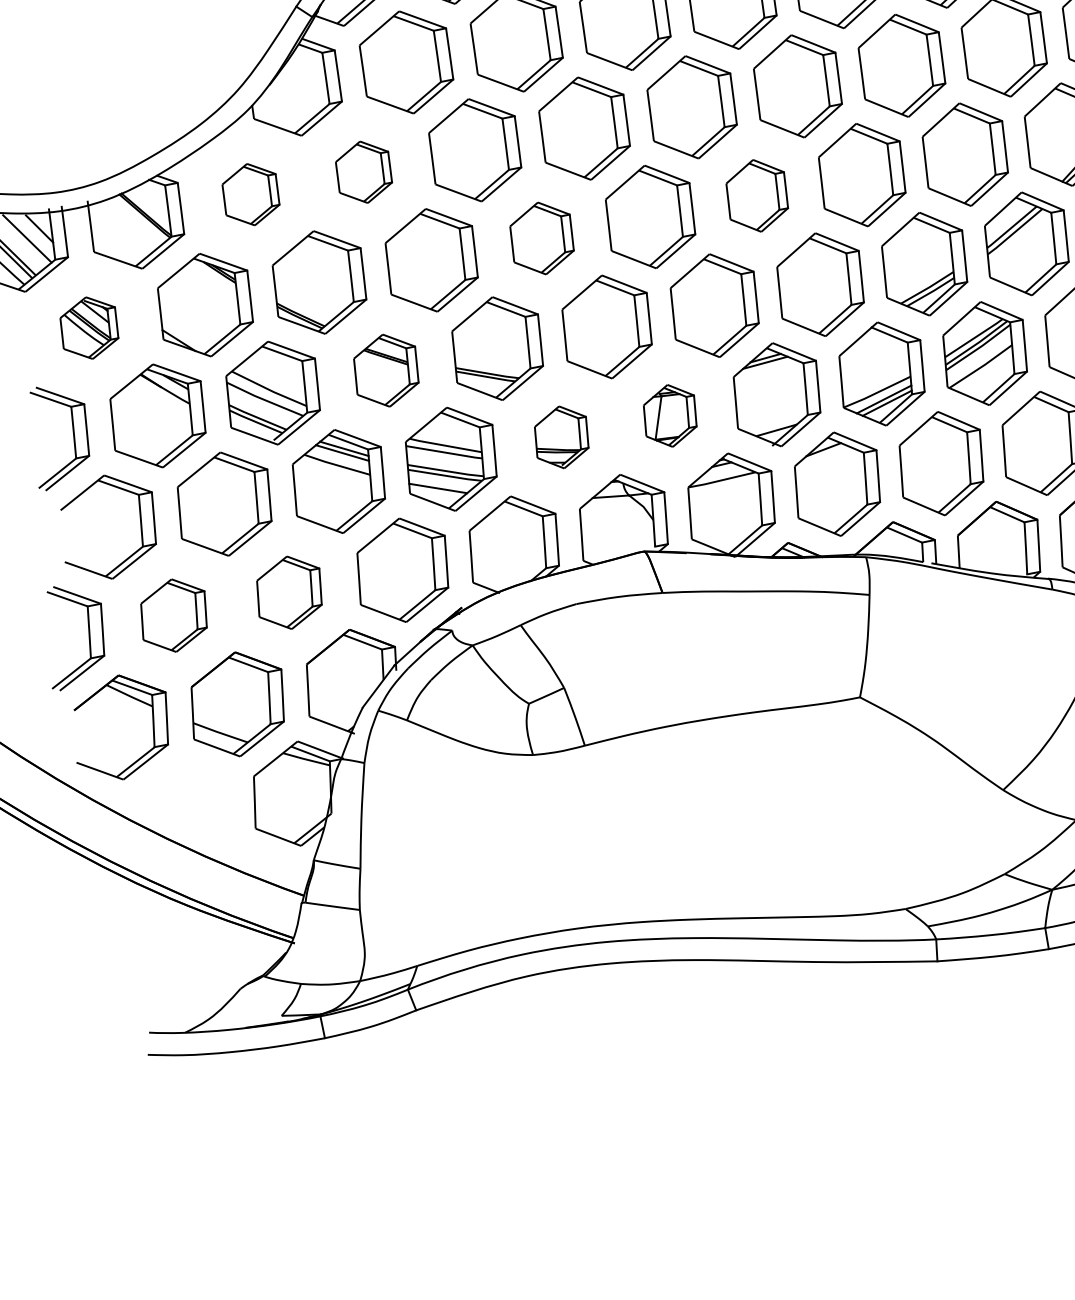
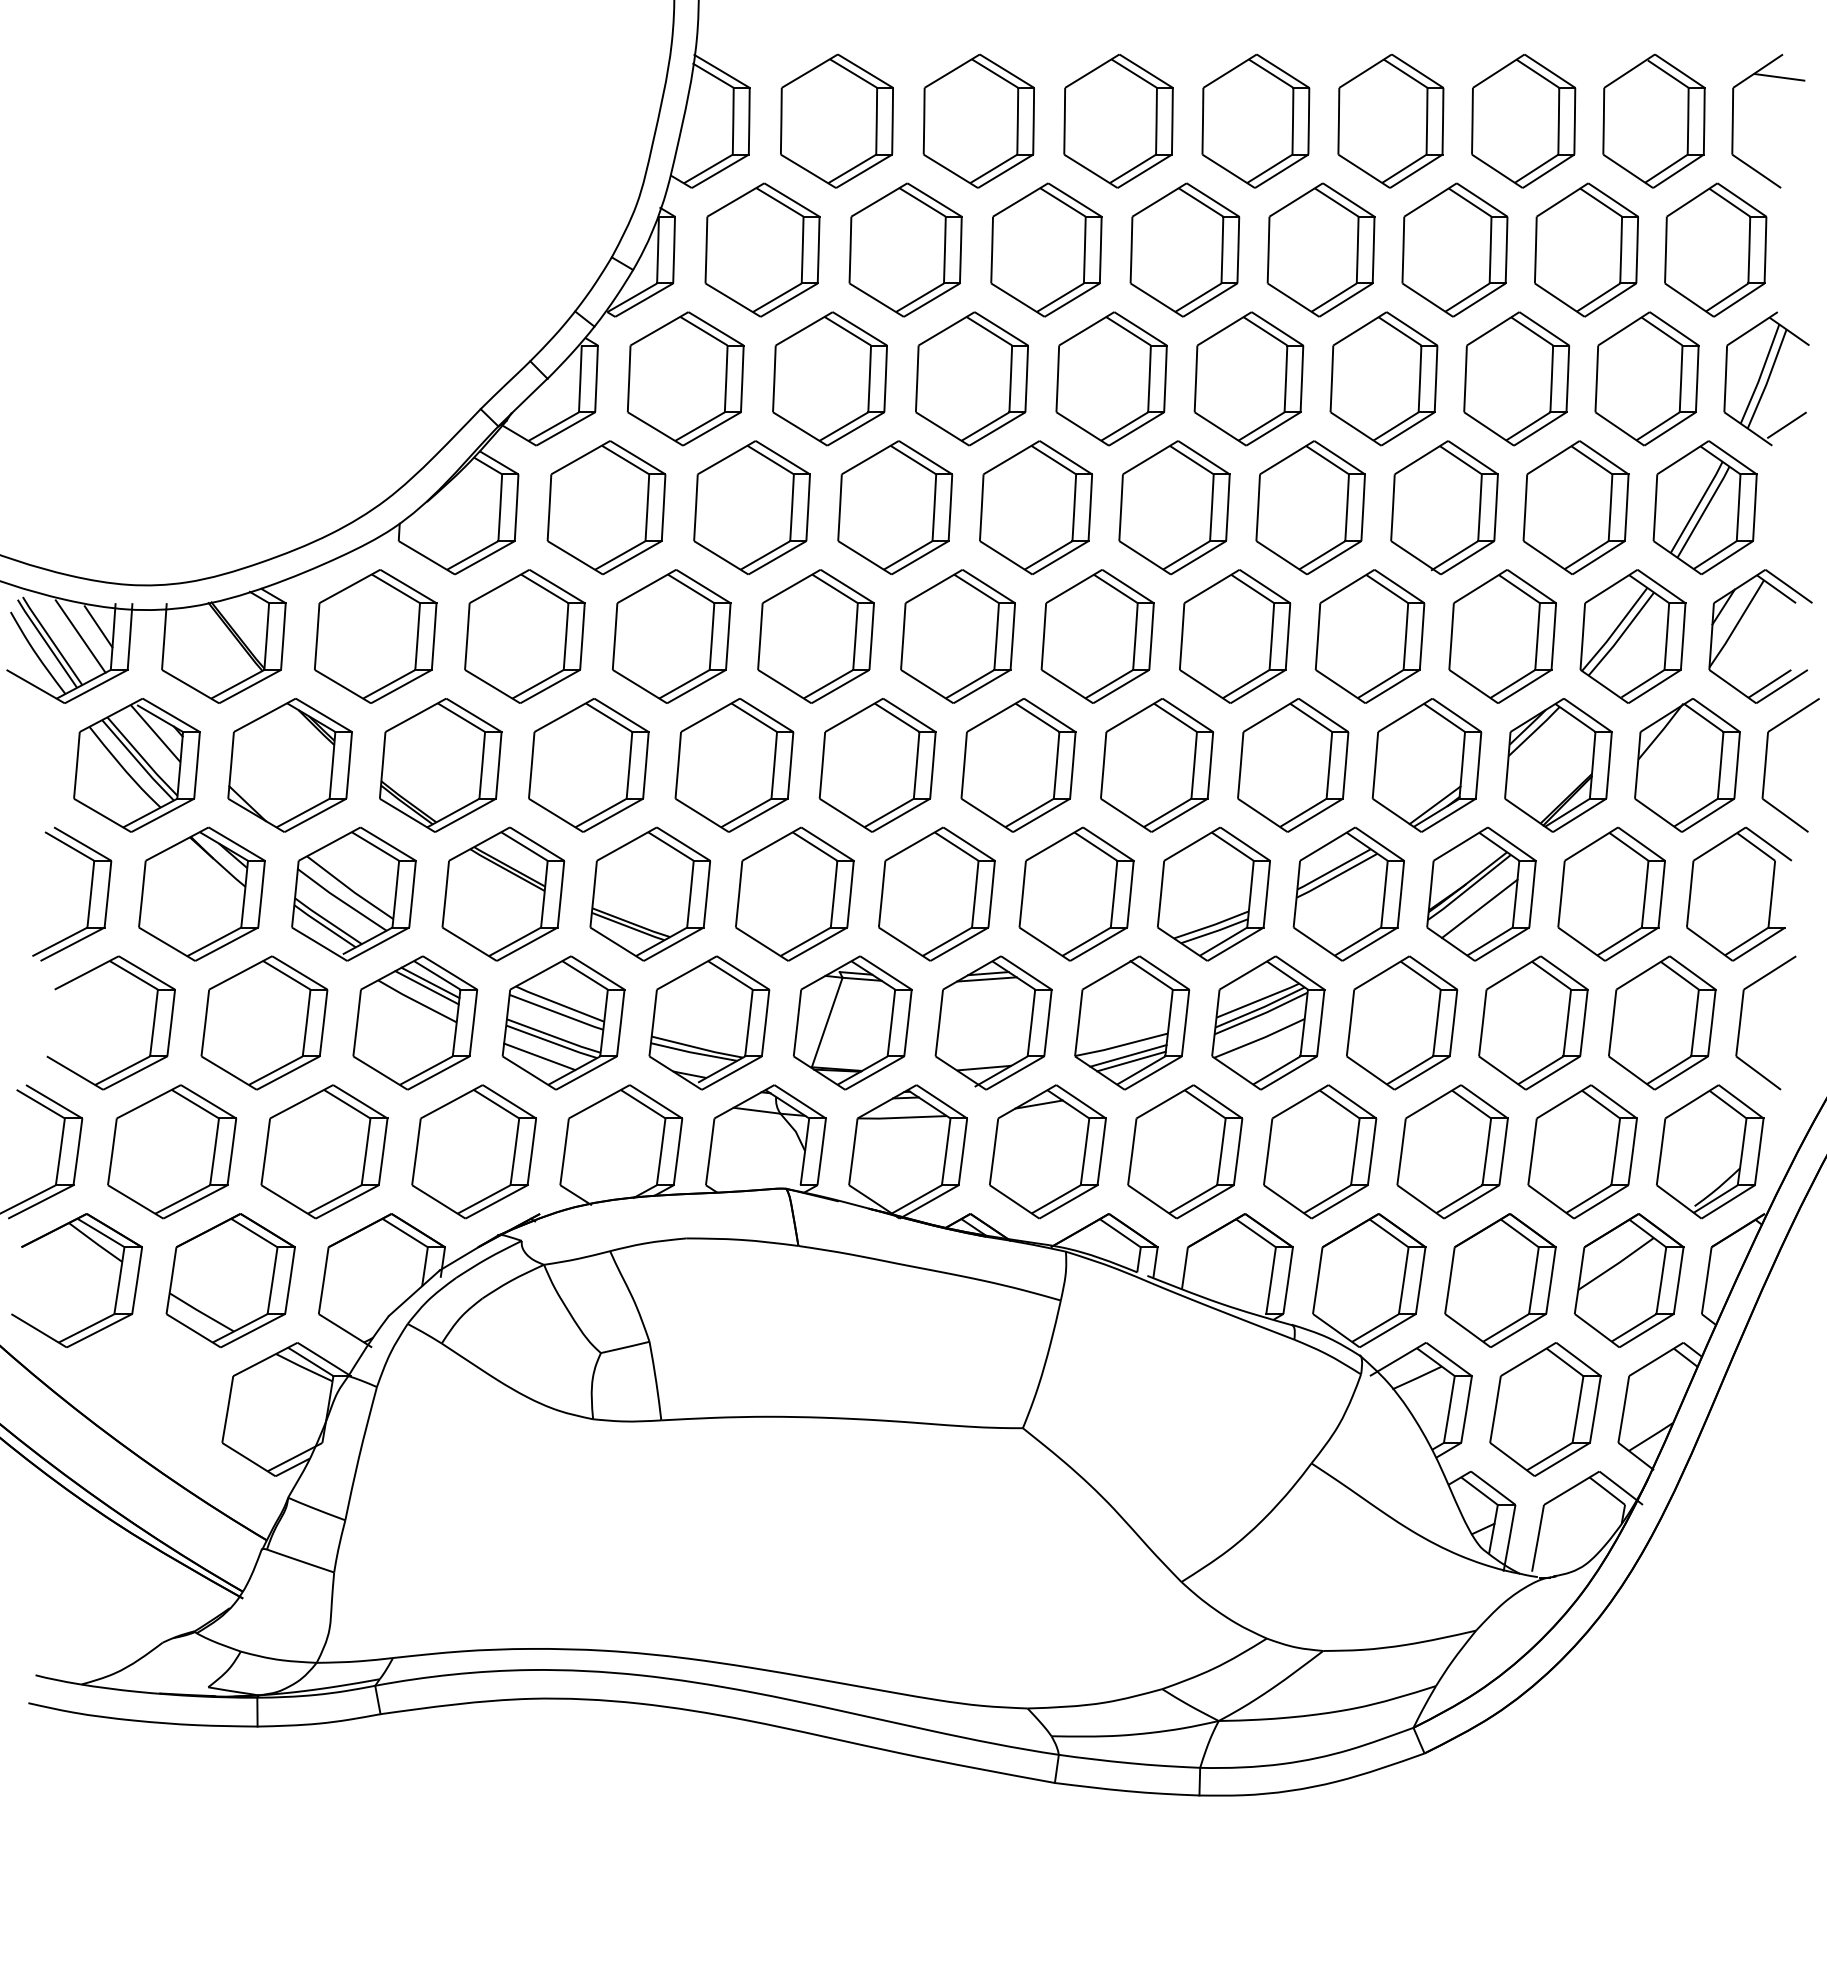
part: (363, 172) -> (524, 636), size x1.67
part: (250, 194) -> (375, 636), size x1.67
part: (757, 195) -> (1018, 765), size x1.43
part: (542, 238) -> (734, 765), size x1.43
part: (89, 328) -> (136, 765), size x1.67
part: (386, 370) -> (503, 893), size x1.43
part: (670, 415) -> (852, 1022), size x1.67
part: (561, 437) -> (709, 1022), size x1.67
part: (289, 592) -> (324, 1151), size x1.43
part: (173, 615) -> (171, 1151), size x1.43

